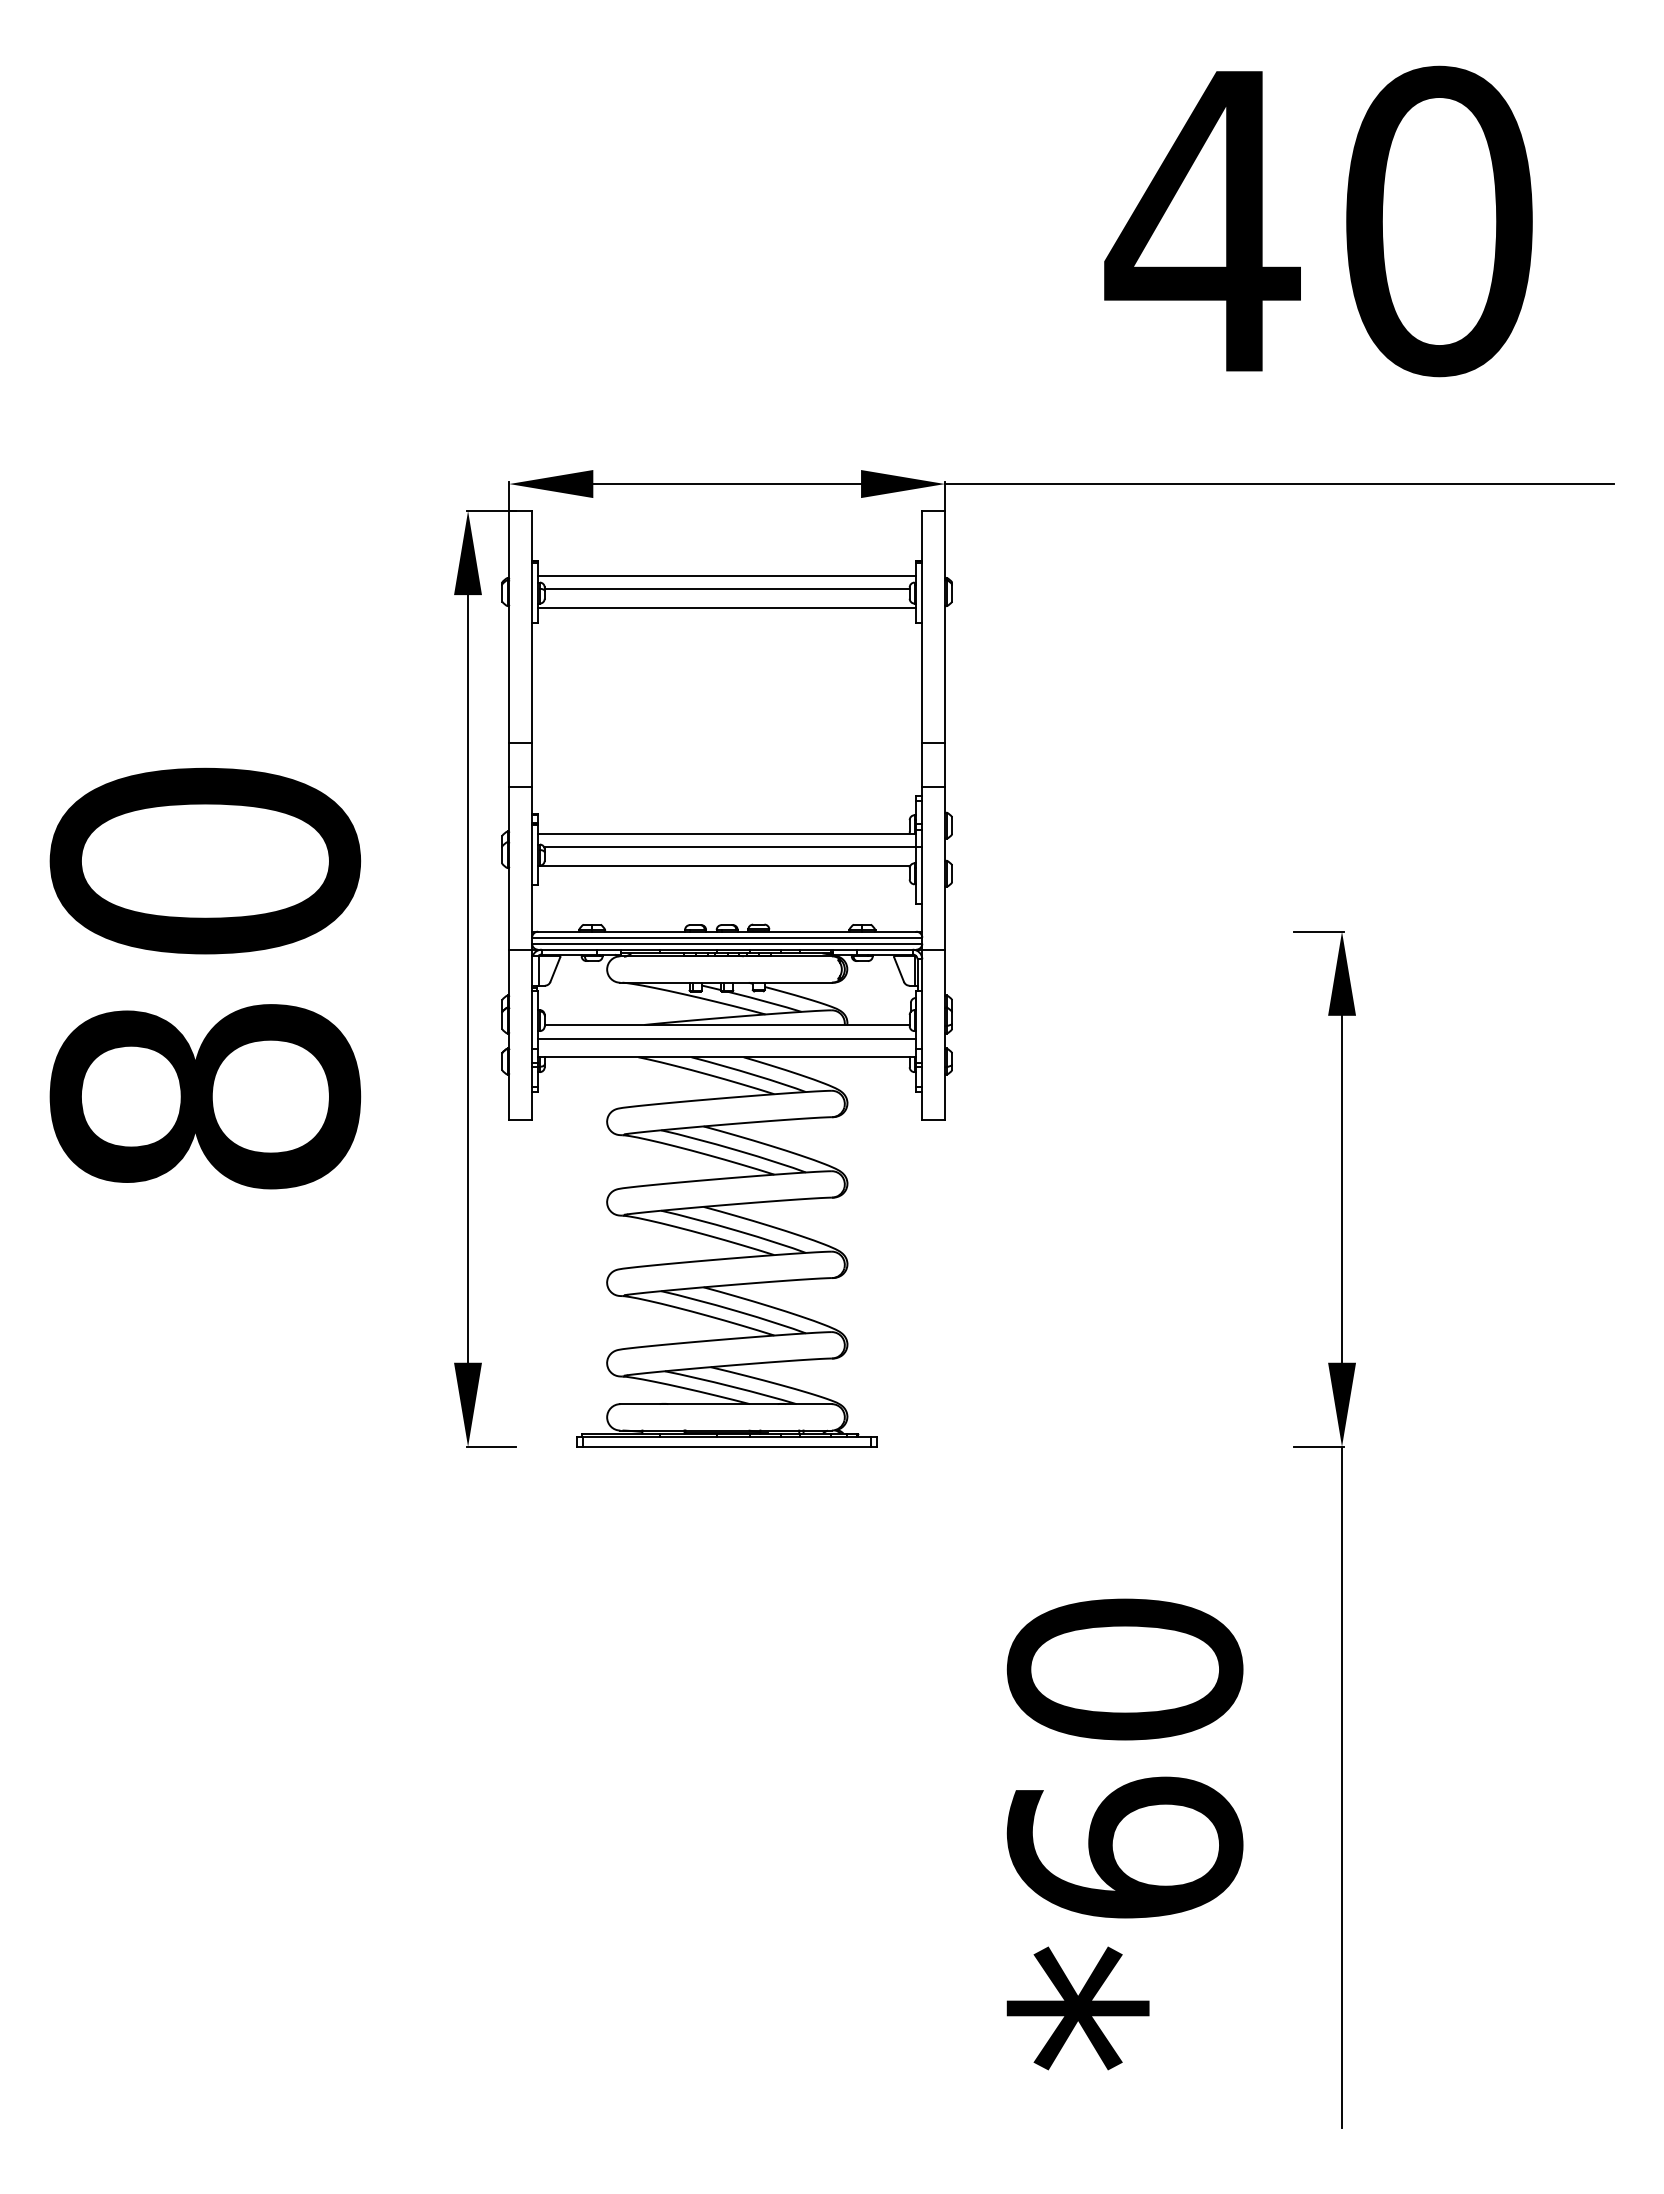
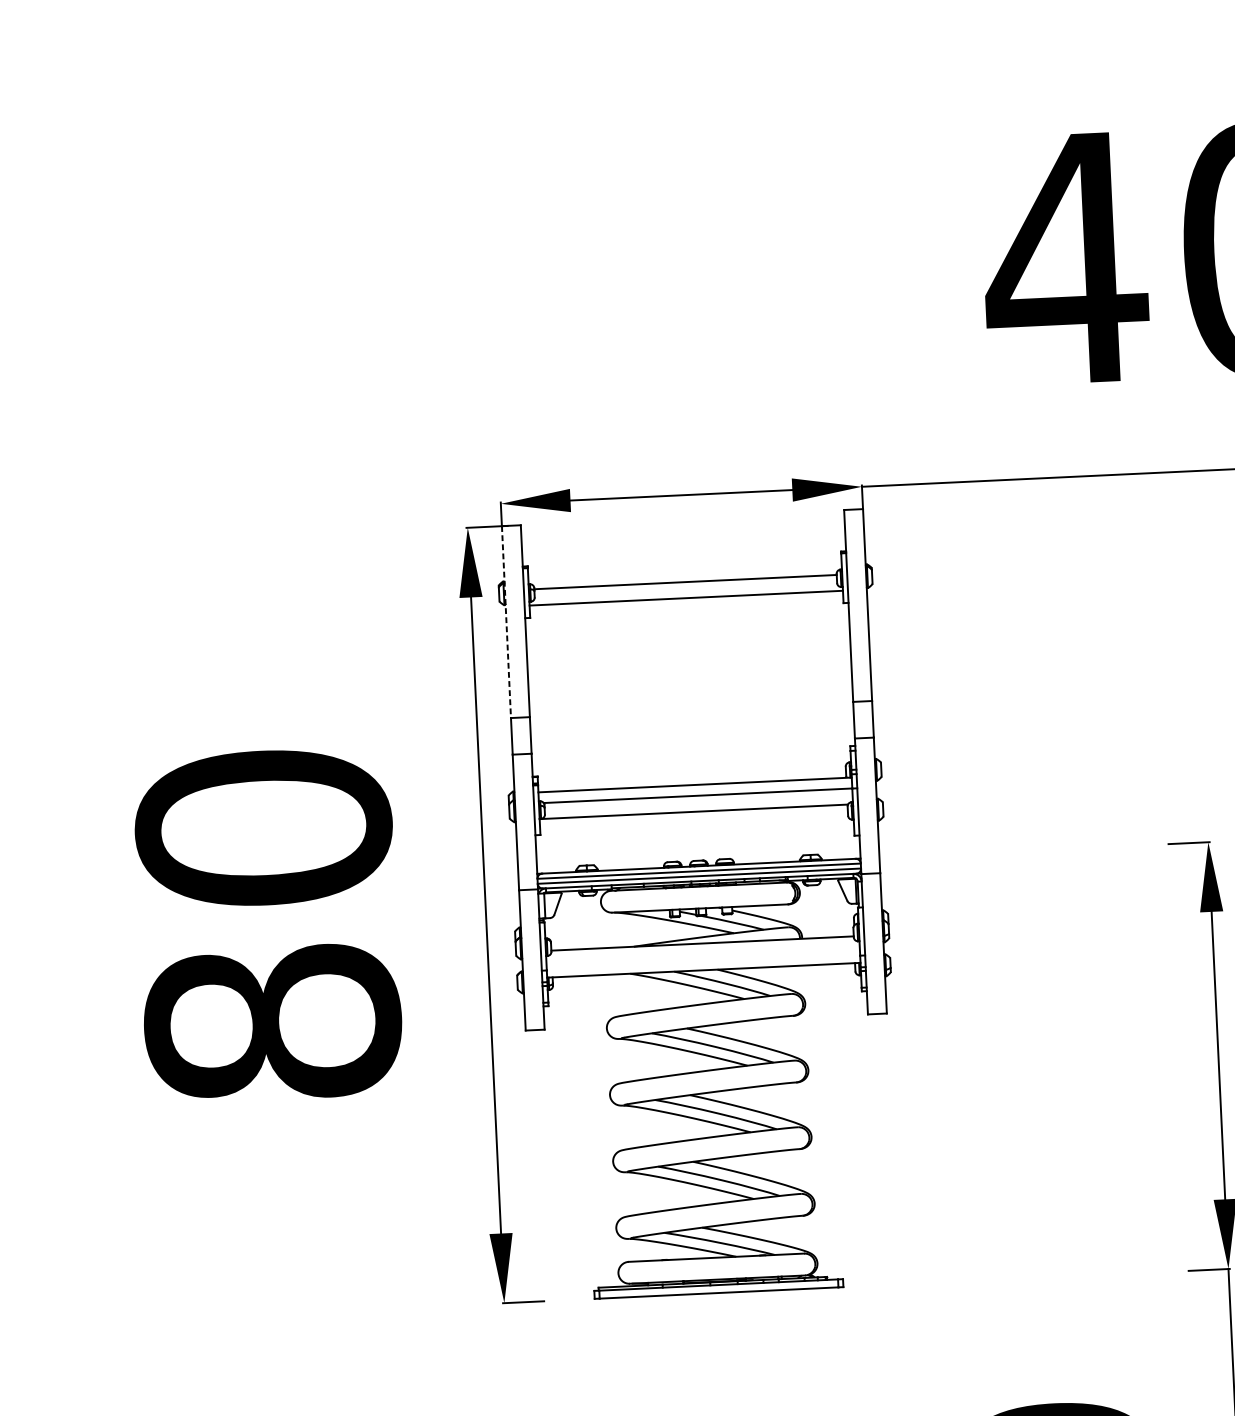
line: (727, 575) -> (685, 571), removed
line: (509, 626) -> (506, 621), solid -> dashed
line: (727, 1039) -> (703, 955), removed

